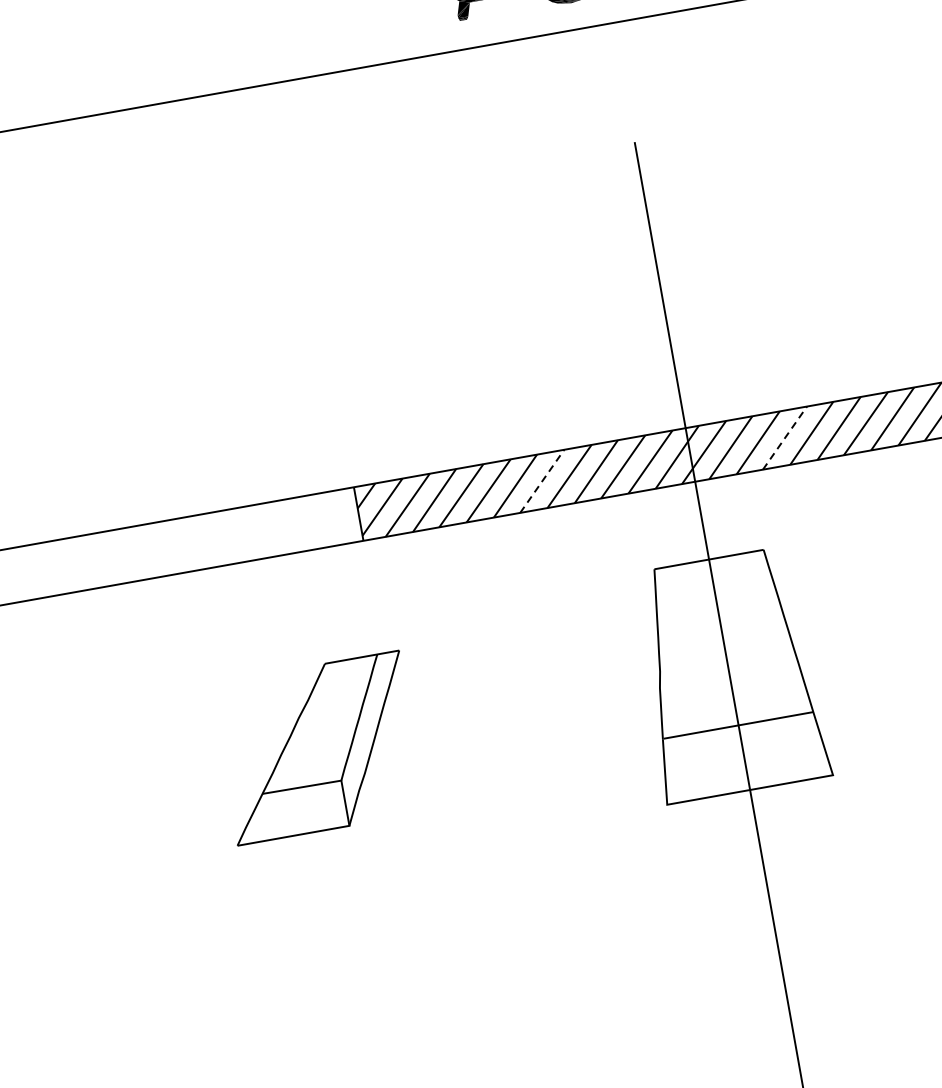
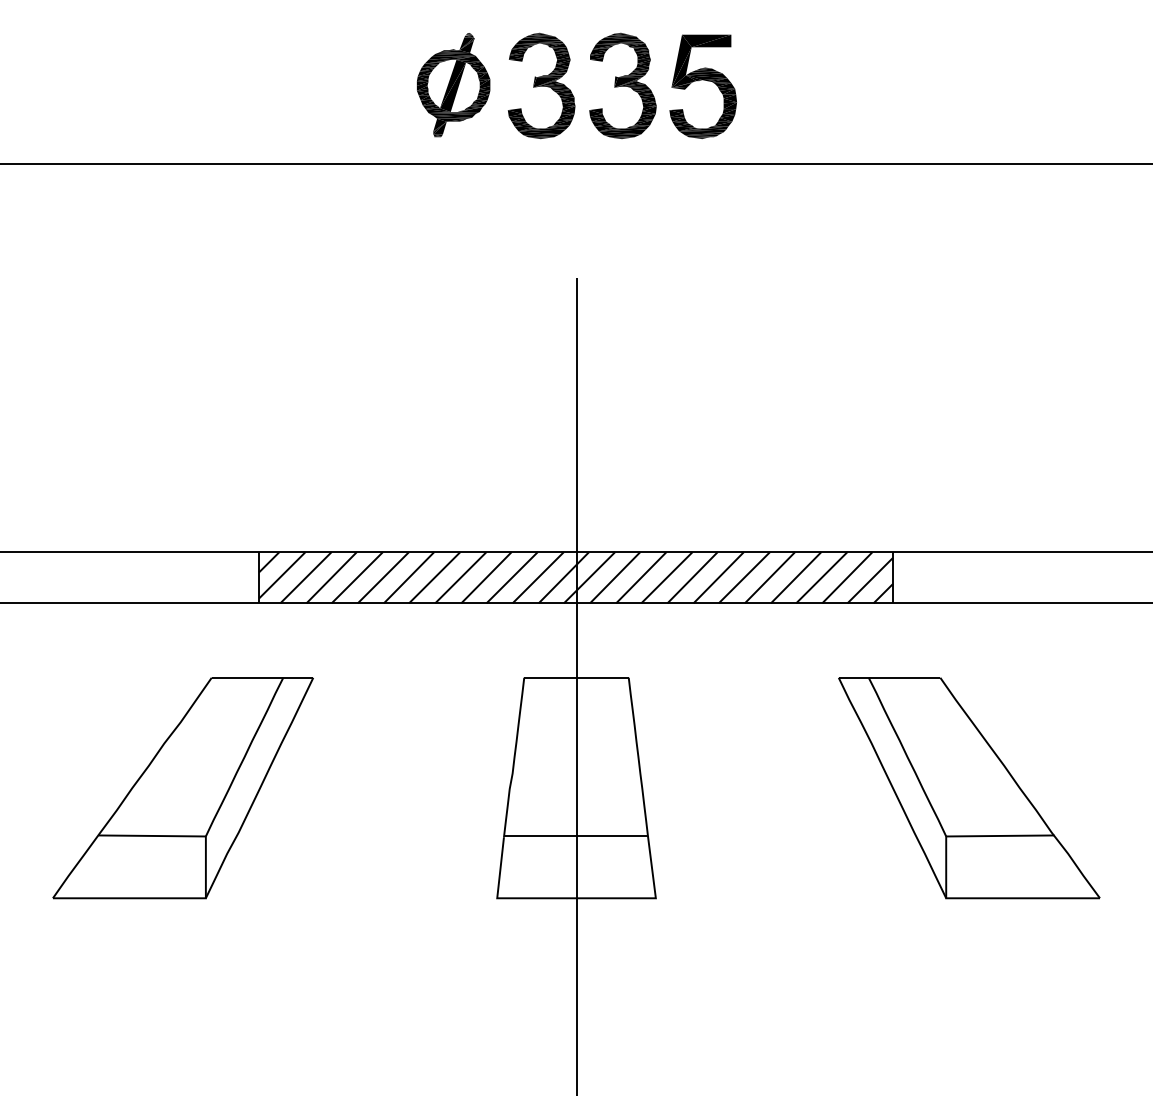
line: (785, 437) -> (667, 577), dashed -> solid
line: (543, 480) -> (435, 577), dashed -> solid
part: (317, 748) -> (182, 788), size x1.43

